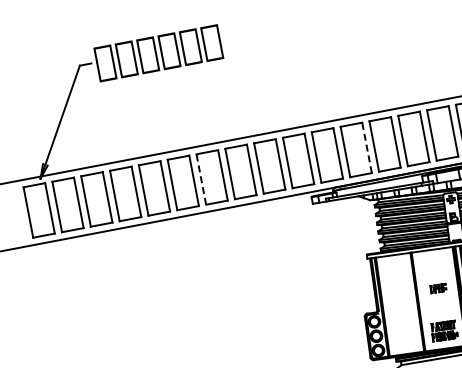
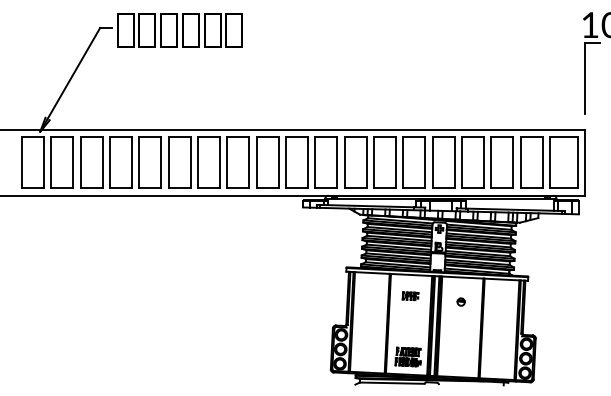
line: (366, 147) -> (366, 162), dashed -> solid
line: (201, 179) -> (198, 162), dashed -> solid
part: (438, 288) -> (410, 296), moved

